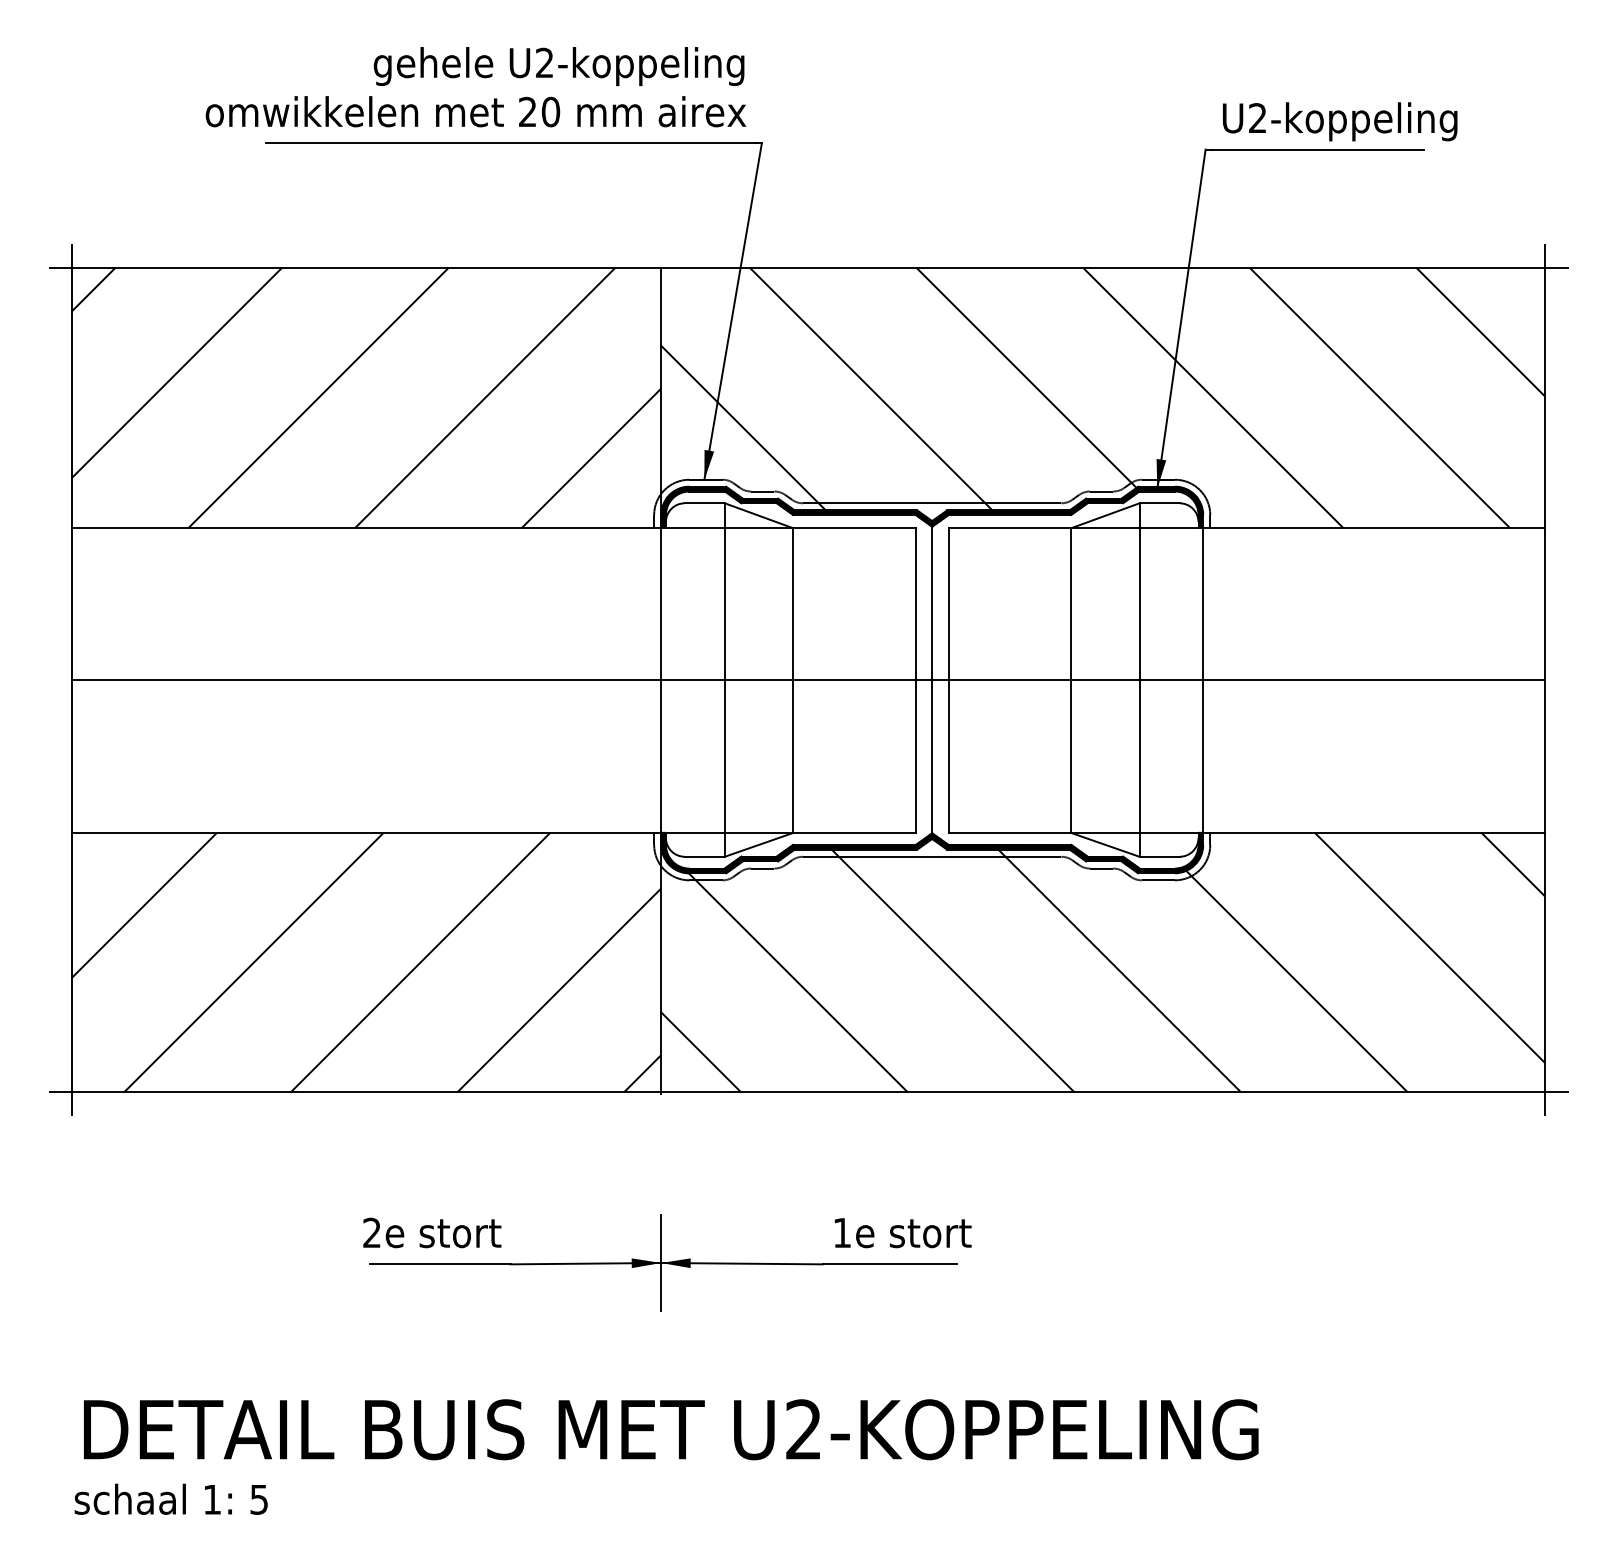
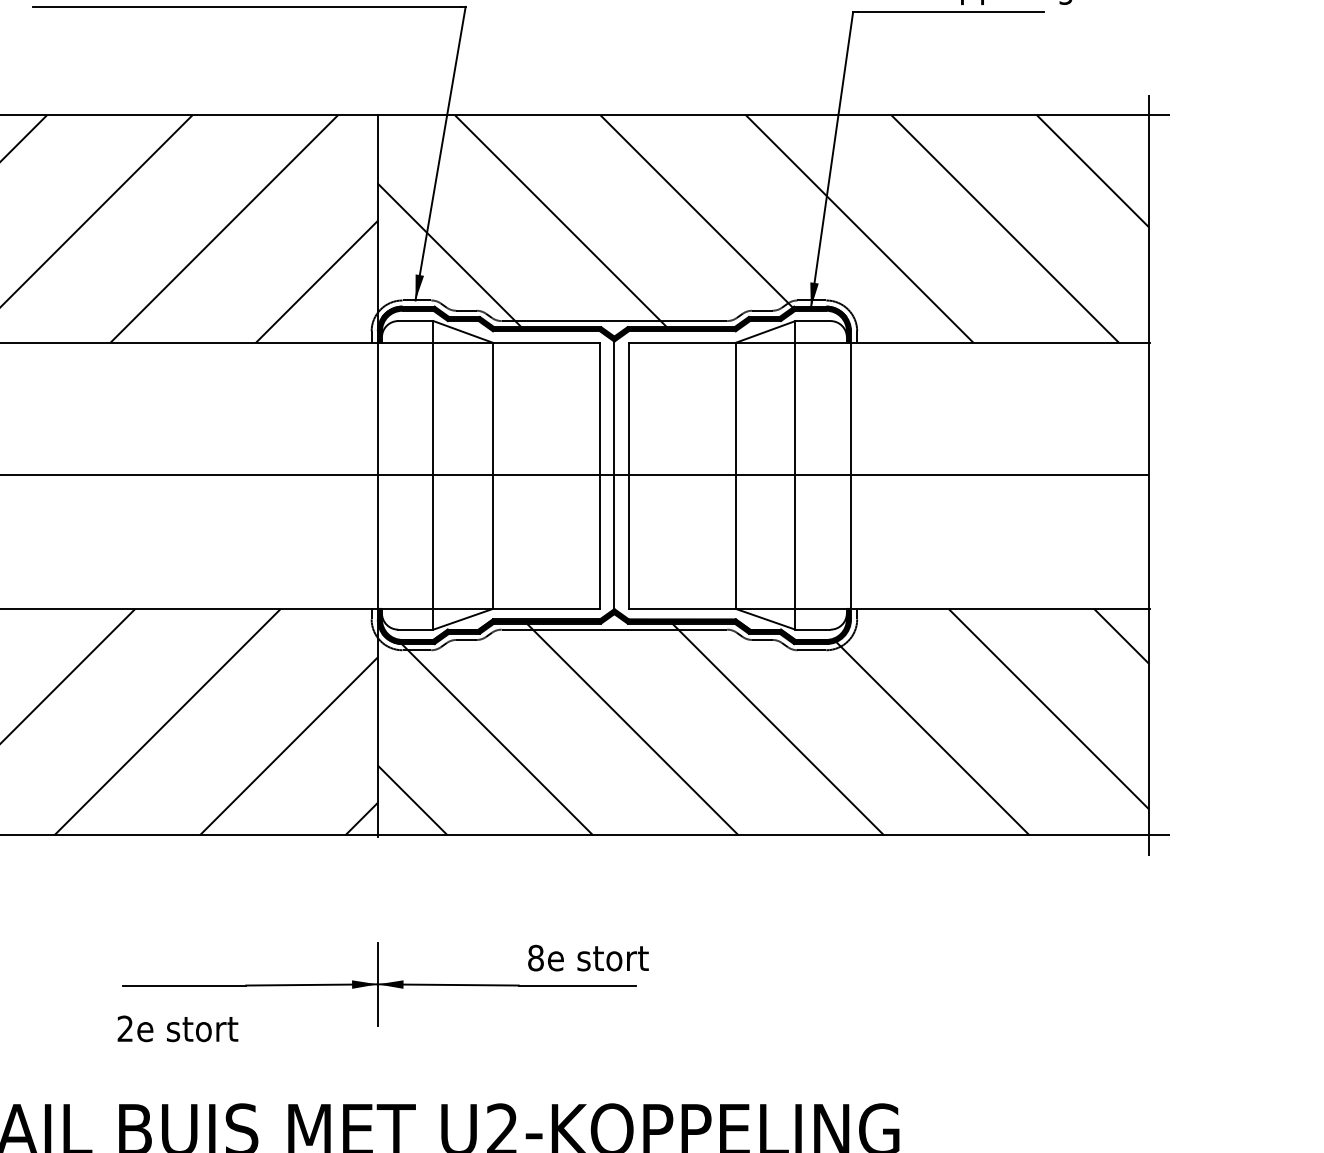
text: (432, 1232) -> (178, 1028), moved
text: (842, 1232) -> (536, 957), 1e -> 8e

